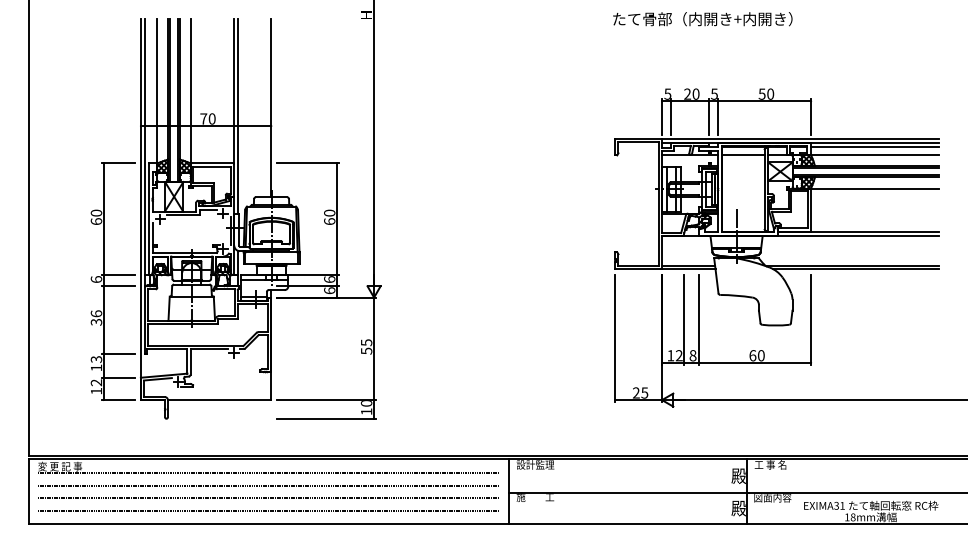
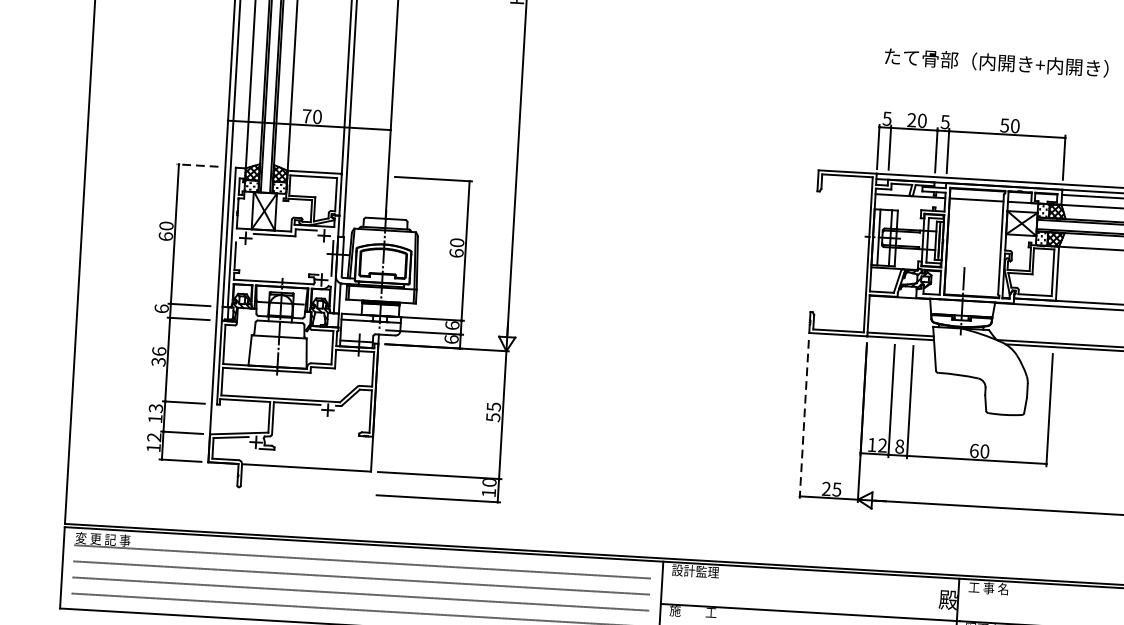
text: (702, 19) -> (996, 62), moved
line: (118, 163) -> (197, 165), solid -> dashed
line: (615, 338) -> (804, 419), solid -> dashed

